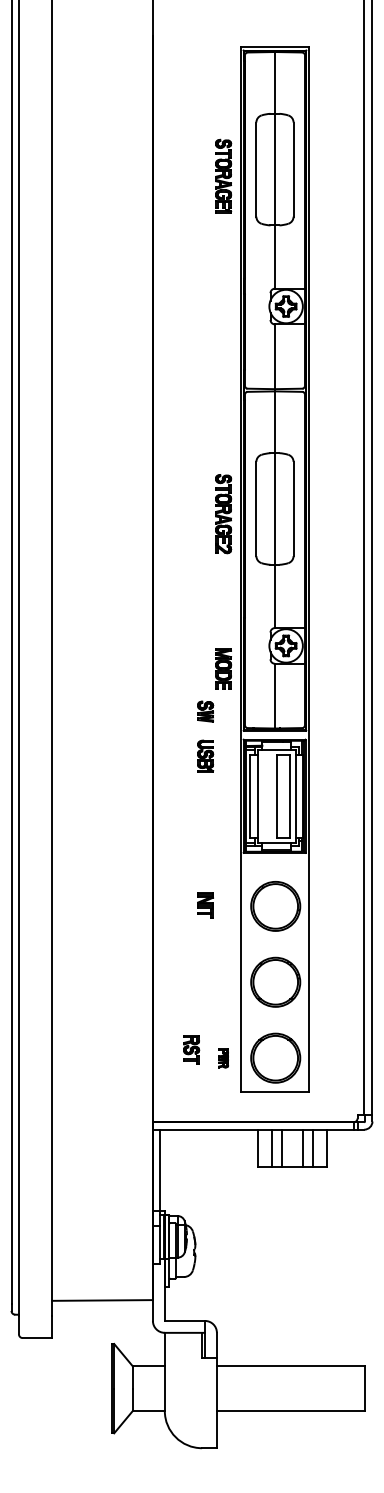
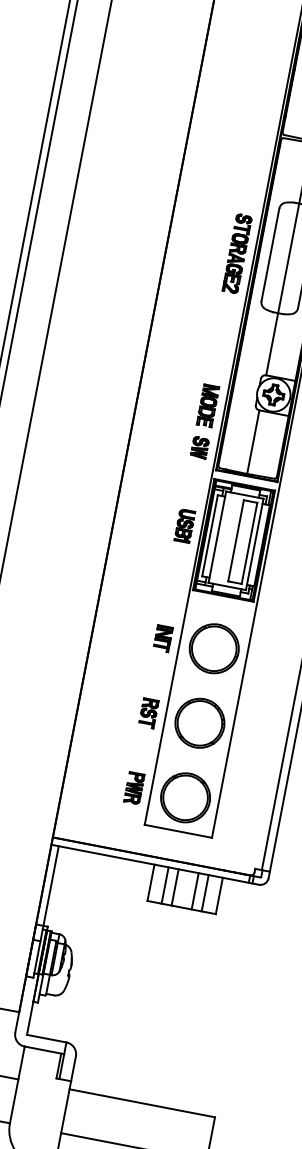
part: (205, 711) -> (199, 447), moved
part: (205, 755) -> (184, 525), moved
part: (205, 905) -> (162, 639), moved
part: (191, 1049) -> (148, 712), moved
part: (223, 1058) -> (134, 788), size x1.67

